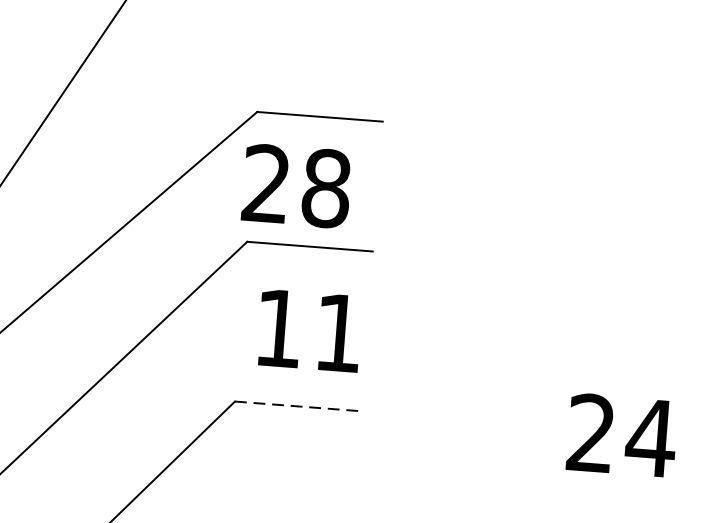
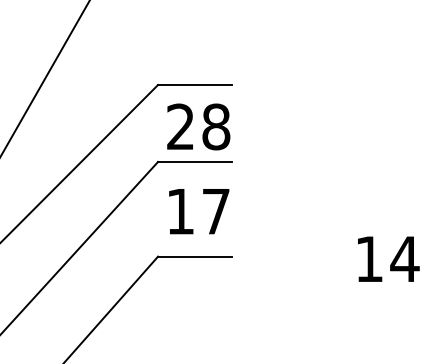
text: (296, 185) -> (198, 126), moved
text: (339, 332) -> (216, 211), 11 -> 17
line: (298, 406) -> (195, 256), dashed -> solid
text: (591, 432) -> (369, 258), 24 -> 14

